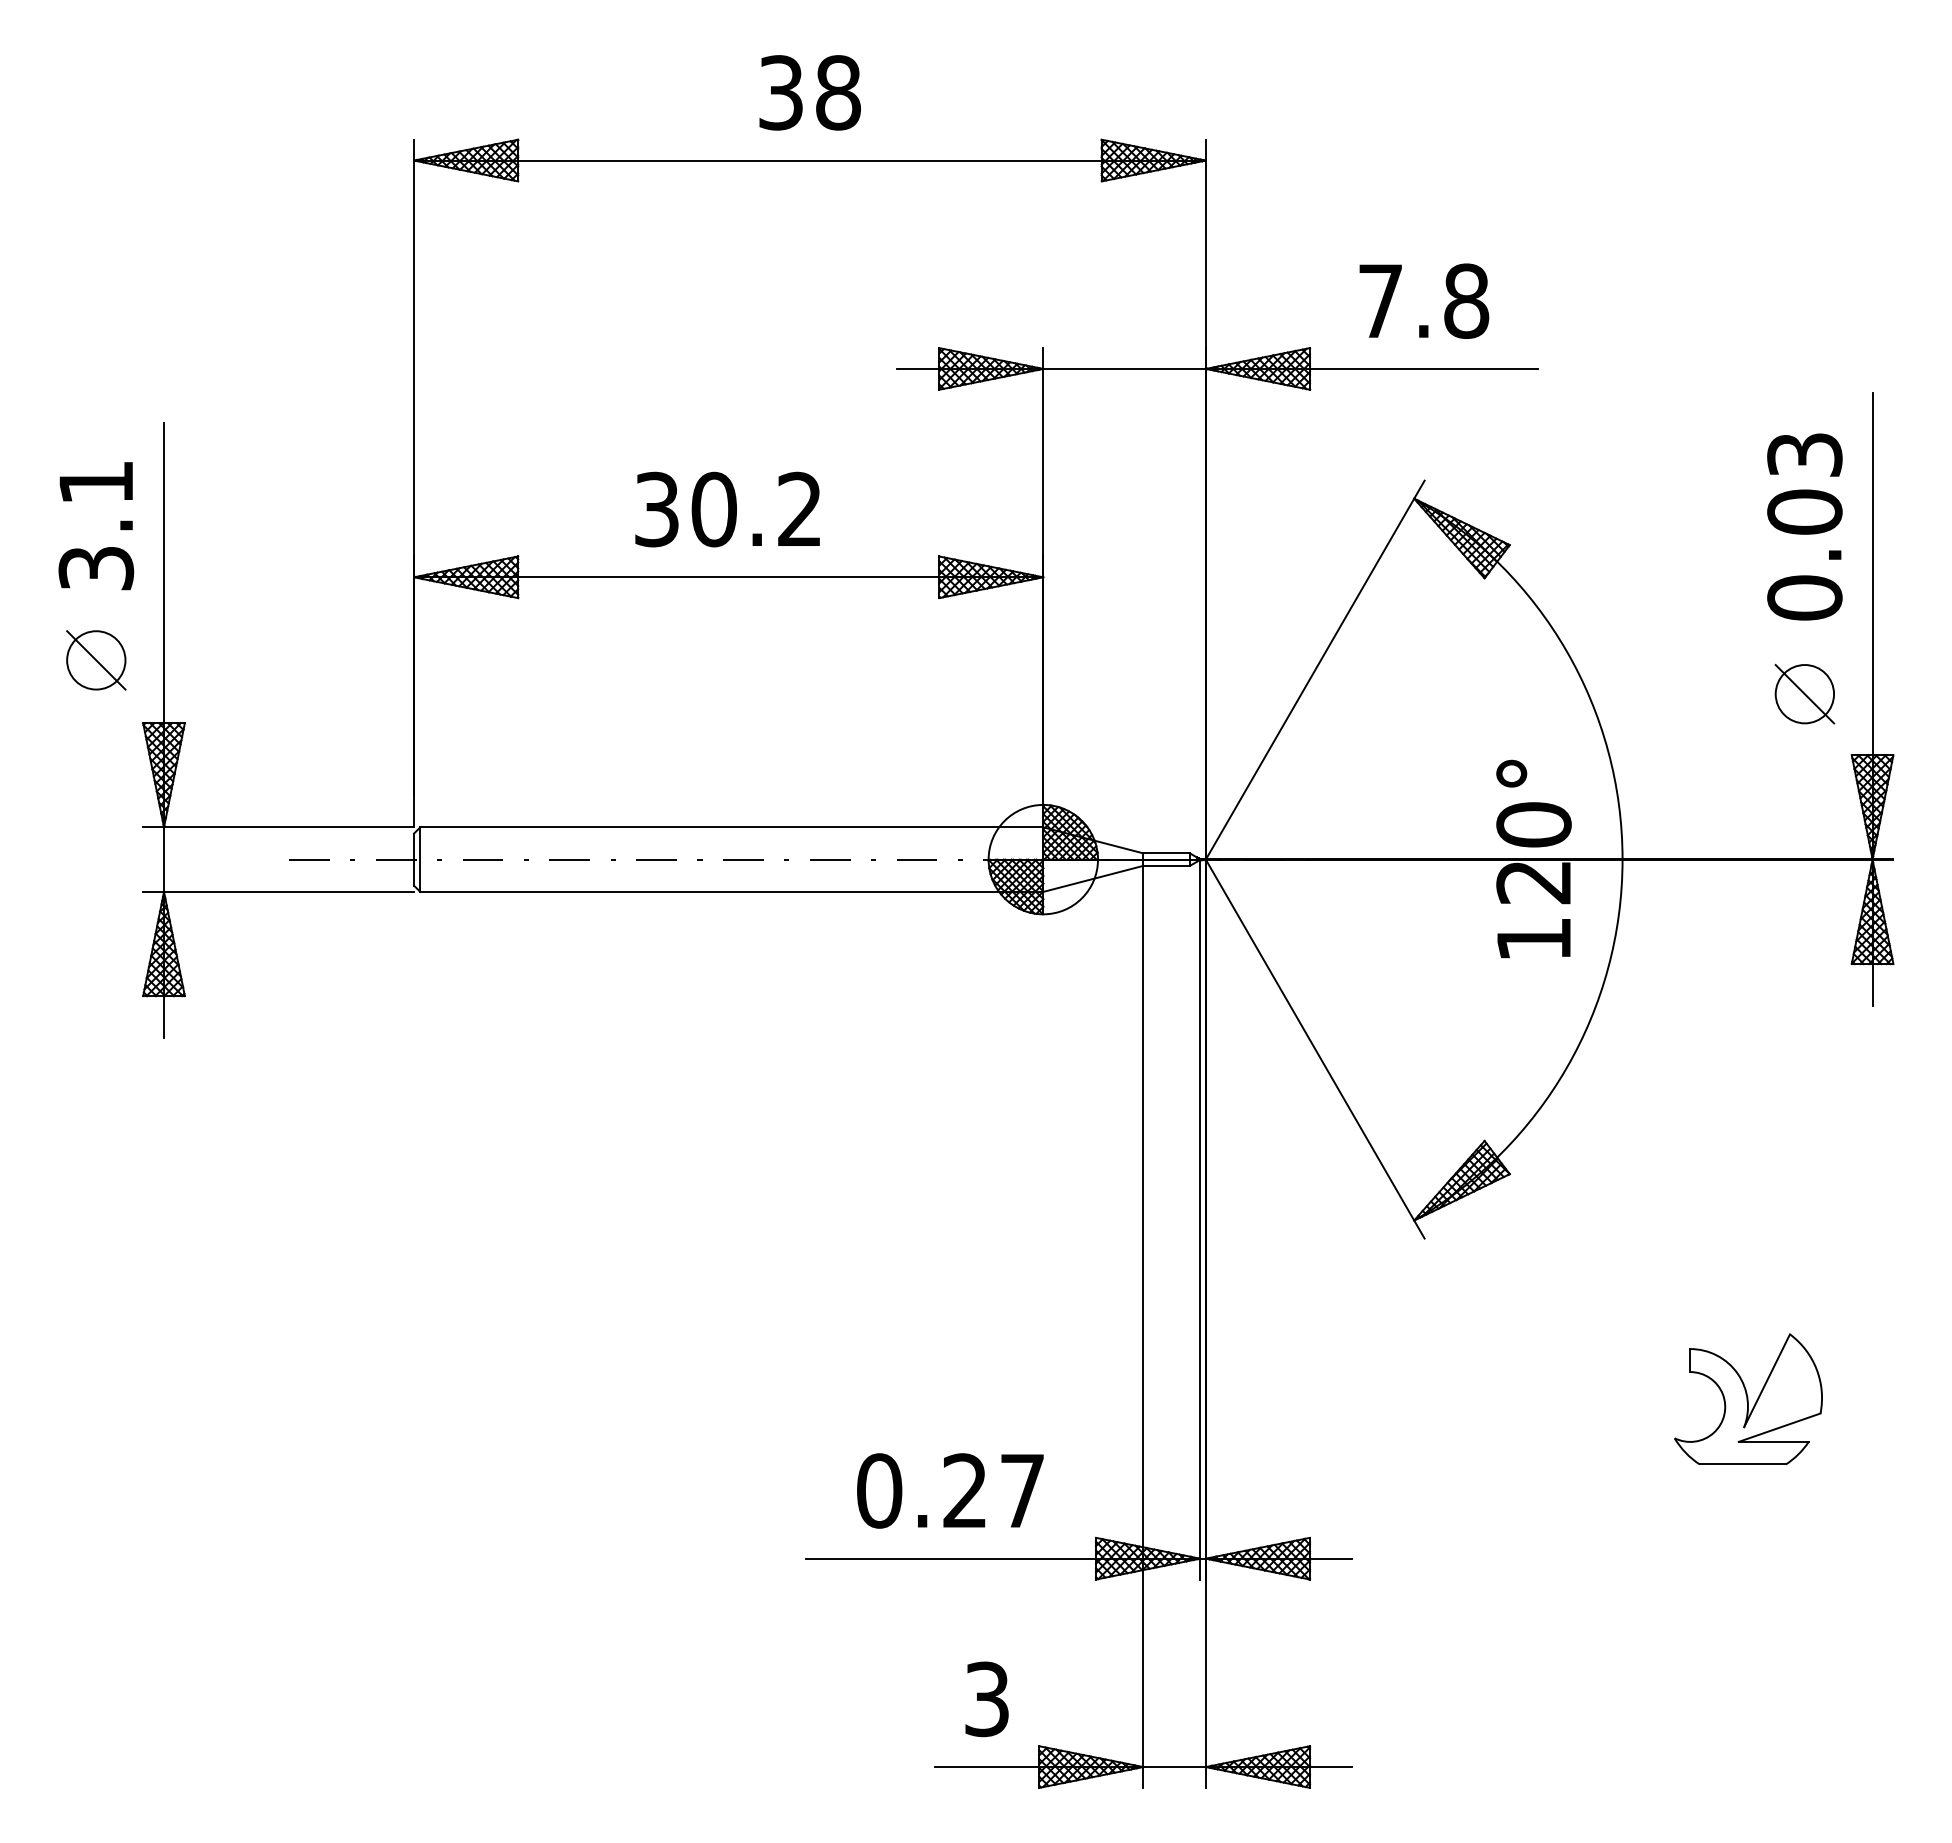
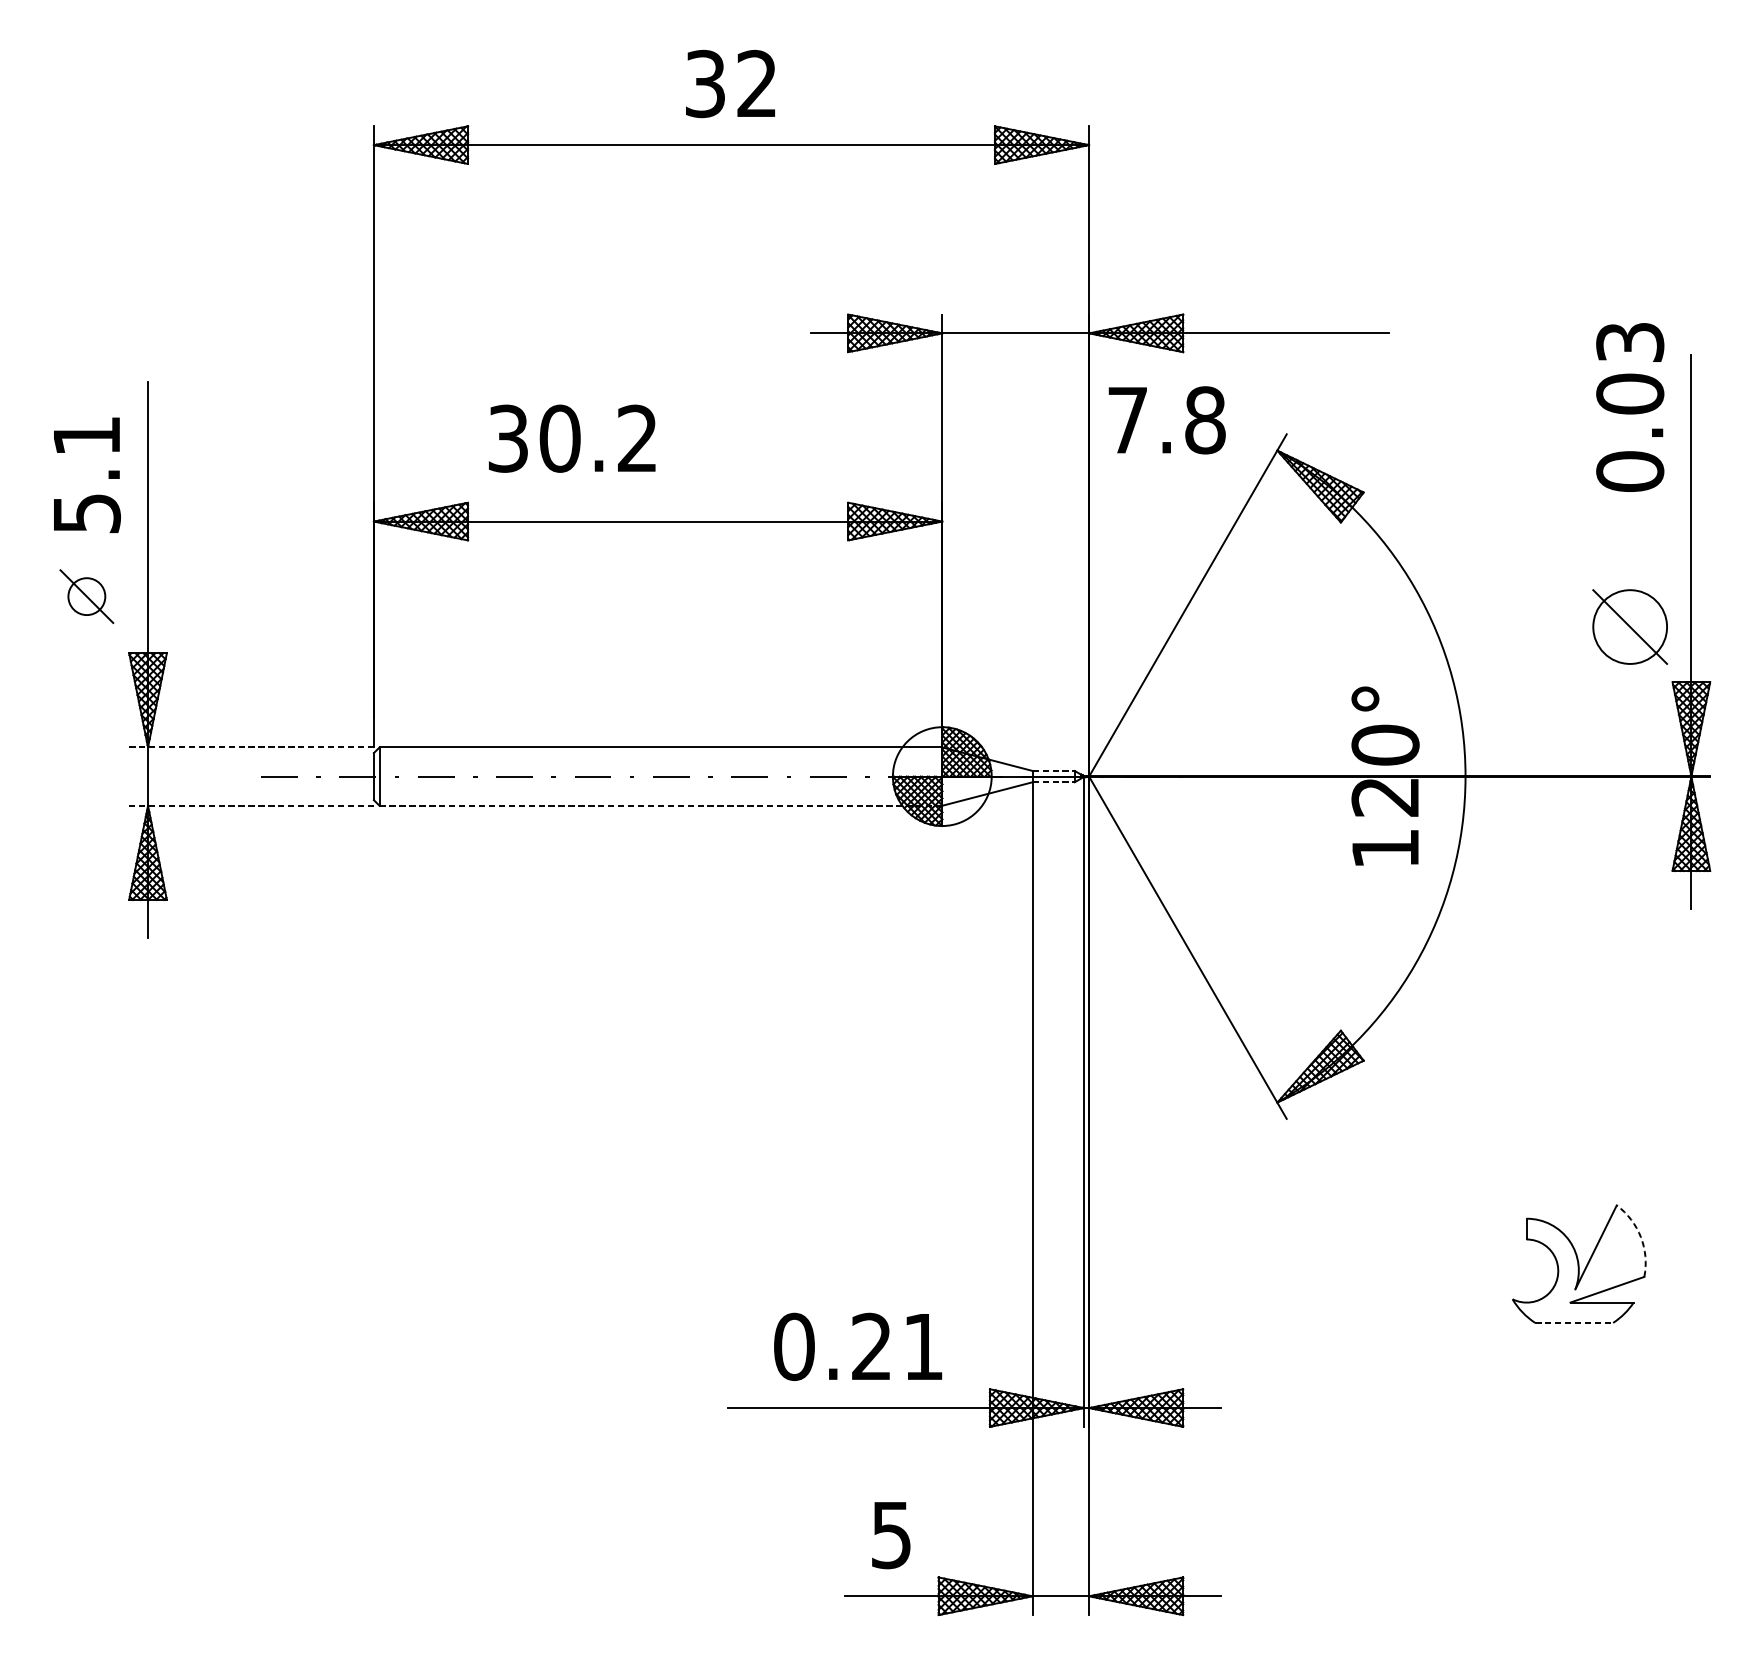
text: (838, 92) -> (757, 83), 38 -> 32
text: (1424, 300) -> (1167, 419), moved
text: (727, 509) -> (572, 438), moved
text: (1804, 526) -> (1629, 407), moved
text: (95, 568) -> (86, 513), 3.1 -> 5.1
circle: (96, 660) -> (87, 596), size x0.7
part: (1804, 694) -> (1629, 627), size x1.4
line: (279, 827) -> (252, 747), solid -> dashed
line: (1167, 853) -> (1054, 771), solid -> dashed
line: (1167, 865) -> (1054, 781), solid -> dashed
line: (278, 891) -> (251, 805), solid -> dashed
line: (731, 891) -> (660, 805), solid -> dashed
arc: (1816, 1369) -> (1640, 1237), solid -> dashed
line: (1743, 1464) -> (1574, 1322), solid -> dashed
text: (1022, 1490) -> (923, 1346), 0.27 -> 0.21
text: (986, 1698) -> (890, 1534), 3 -> 5

